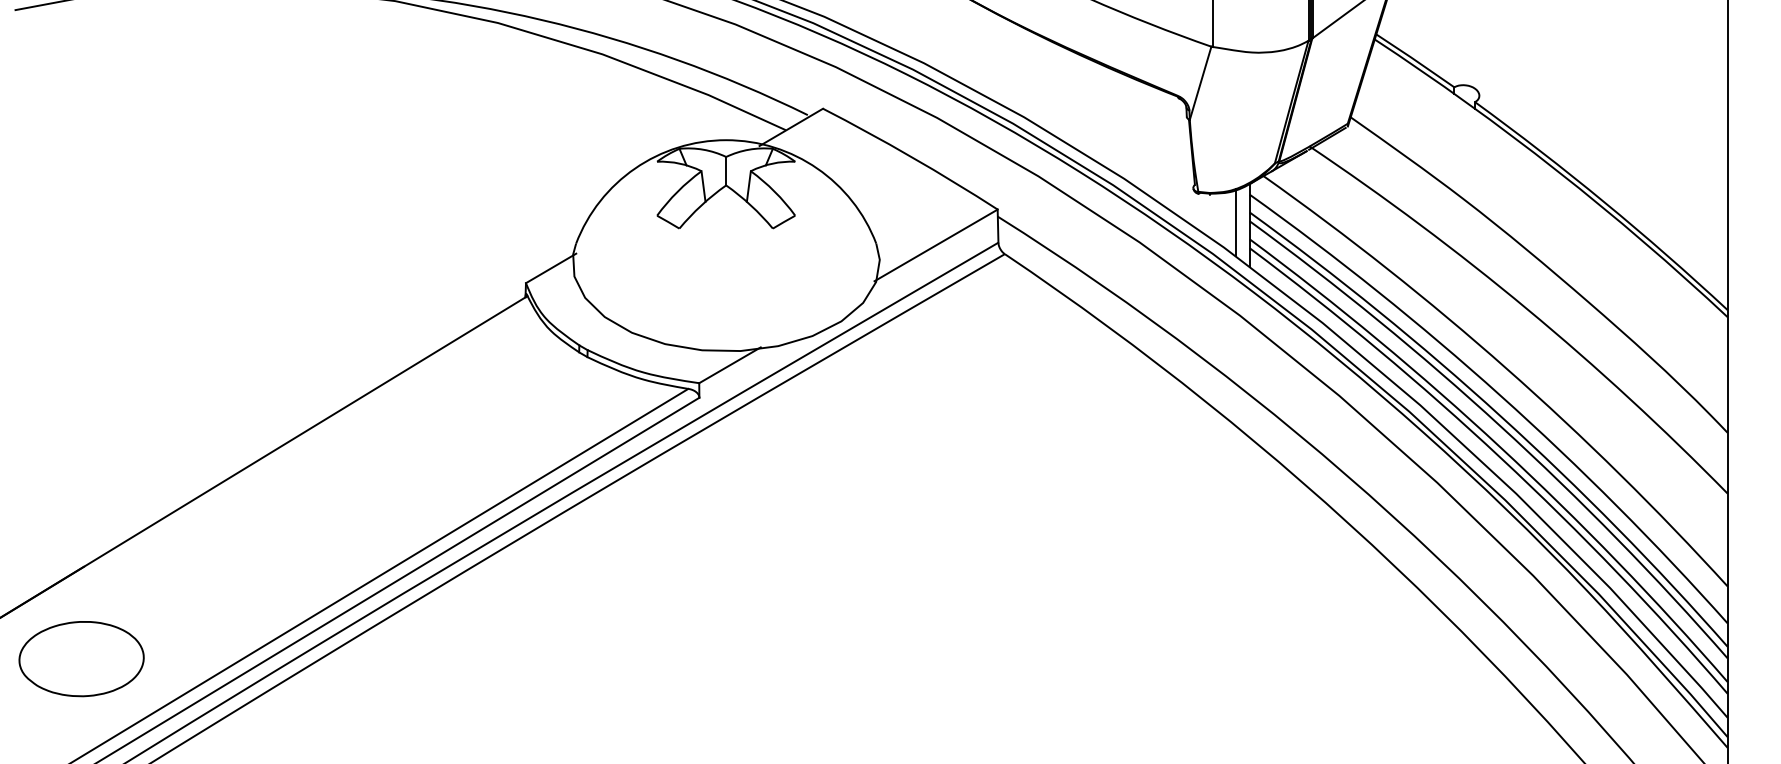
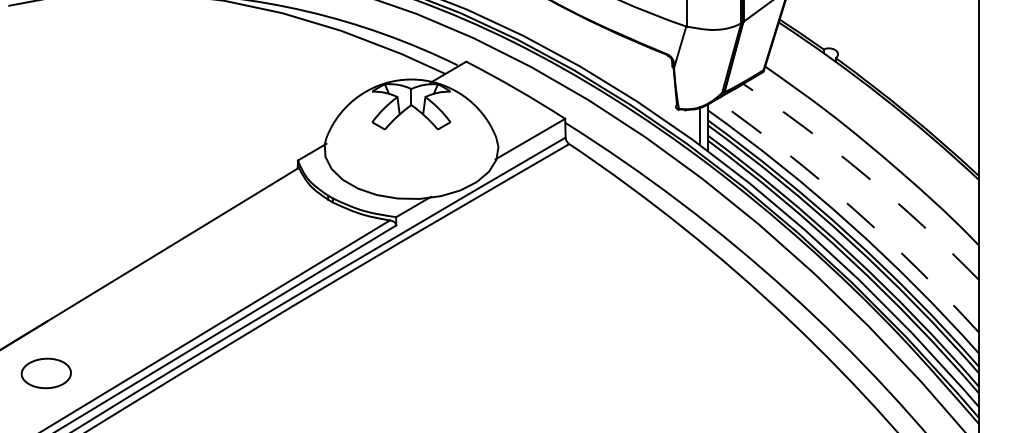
arc: (1527, 309) -> (865, 175), solid -> dashed
arc: (1506, 367) -> (853, 208), solid -> dashed
part: (81, 659) -> (46, 373), size x0.7

